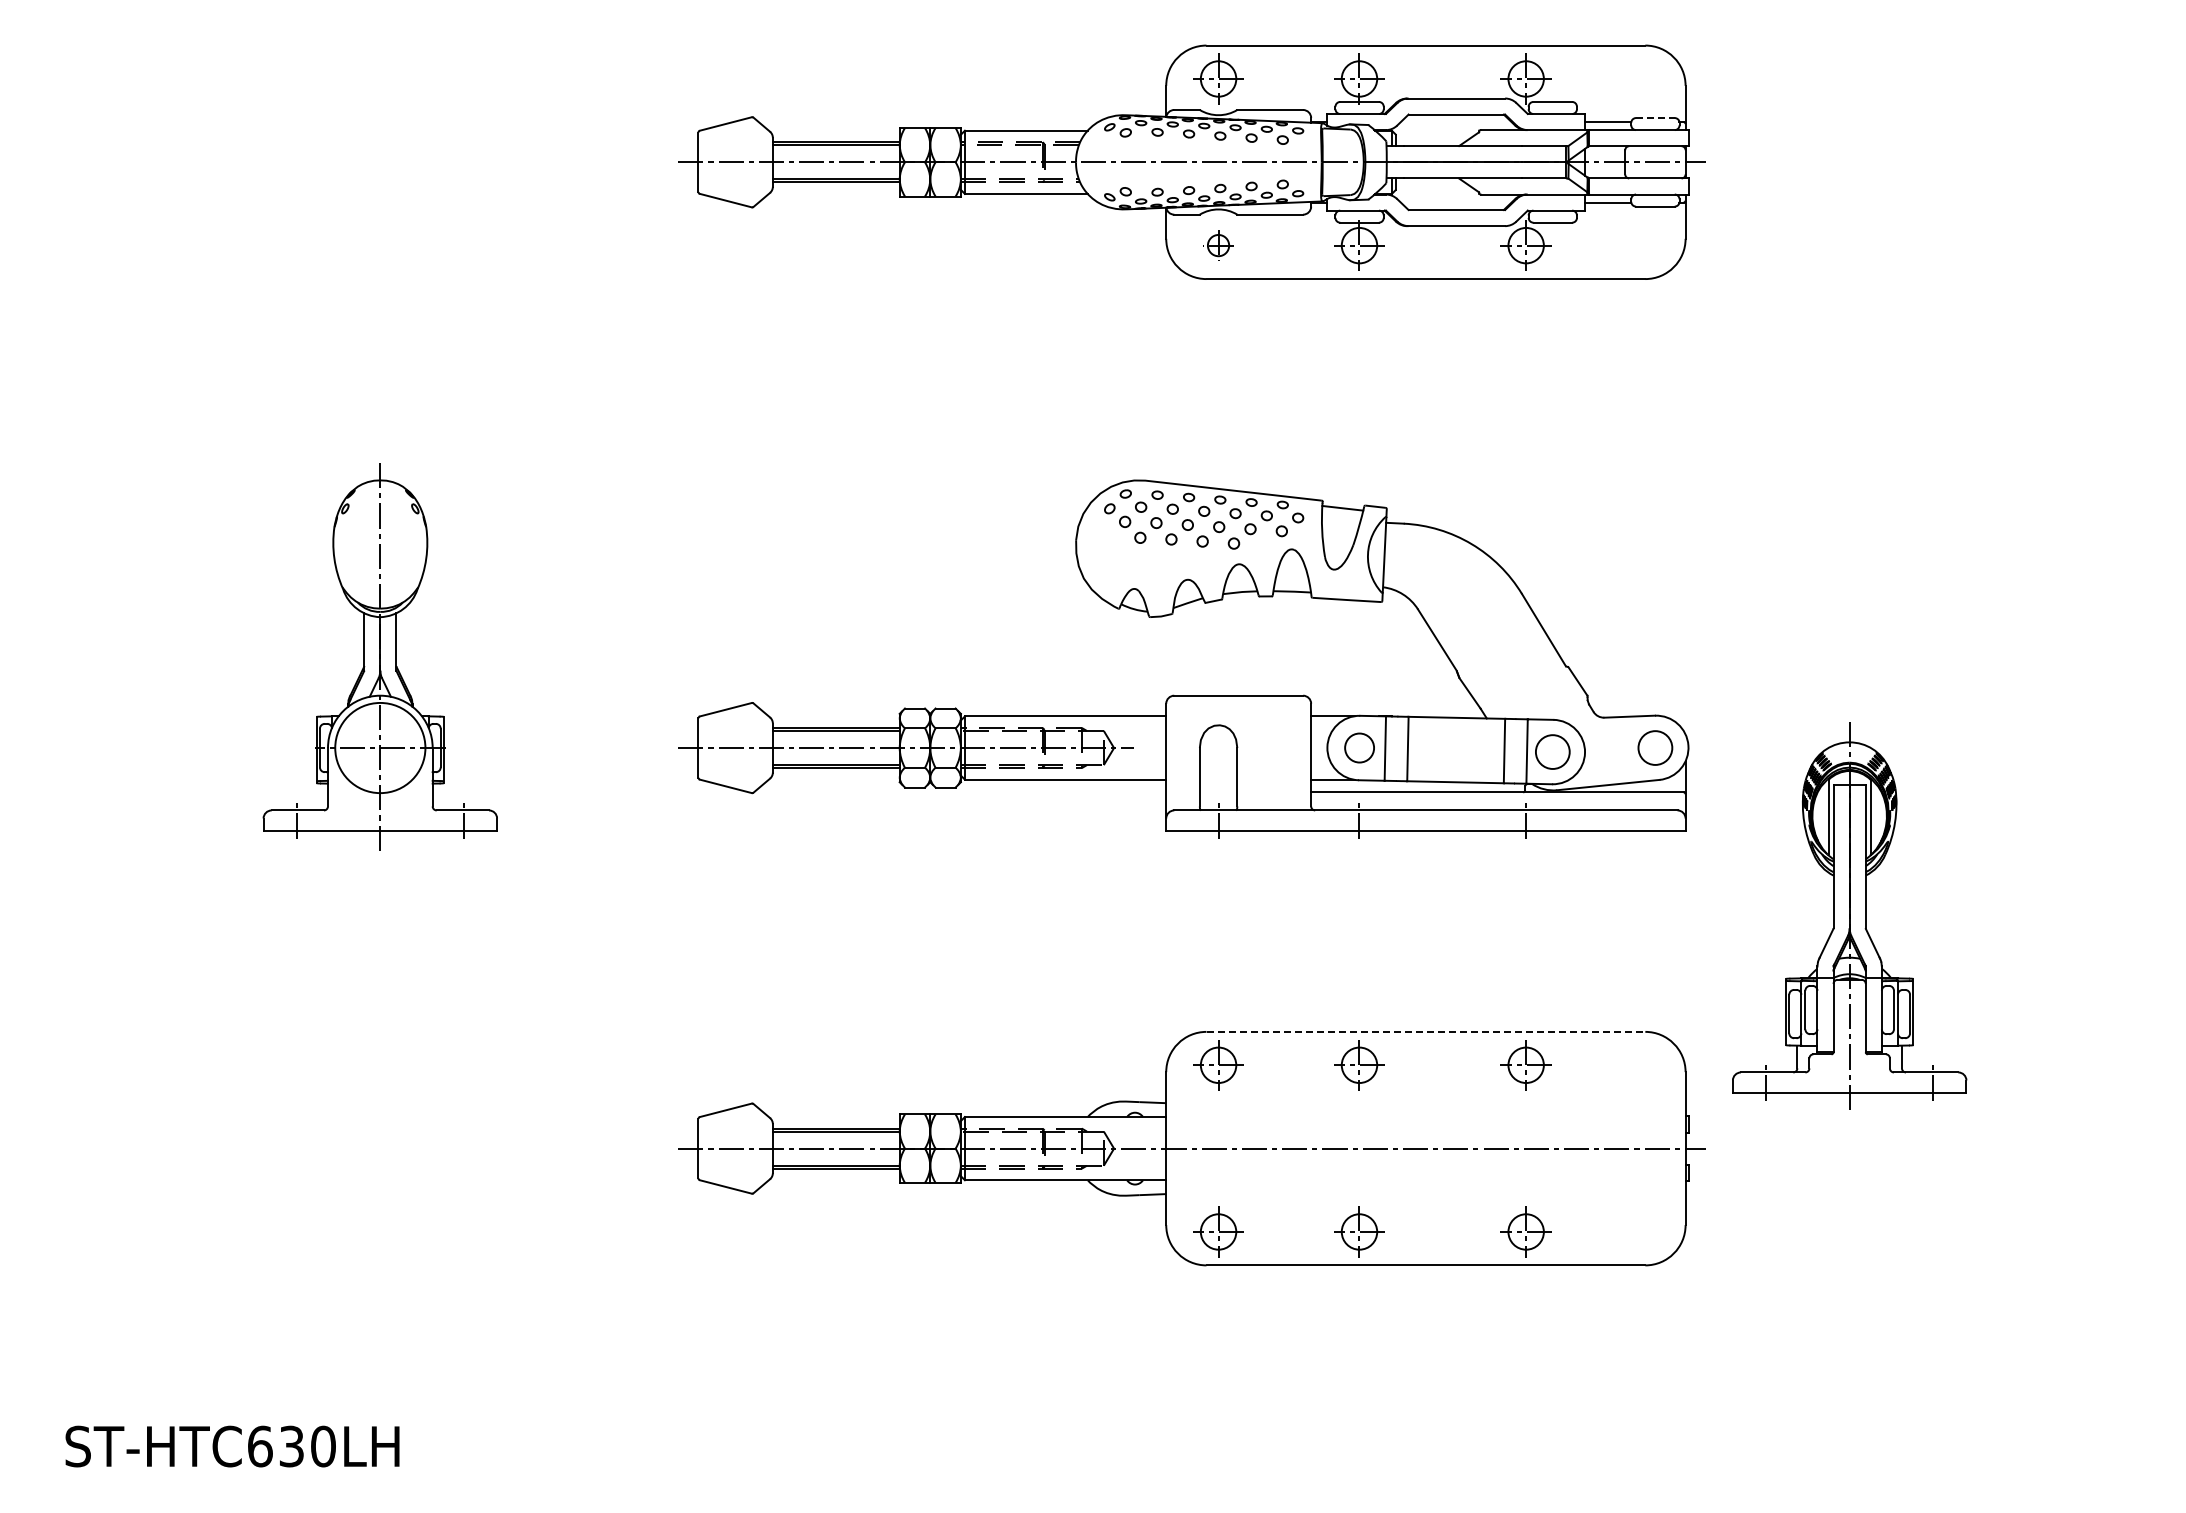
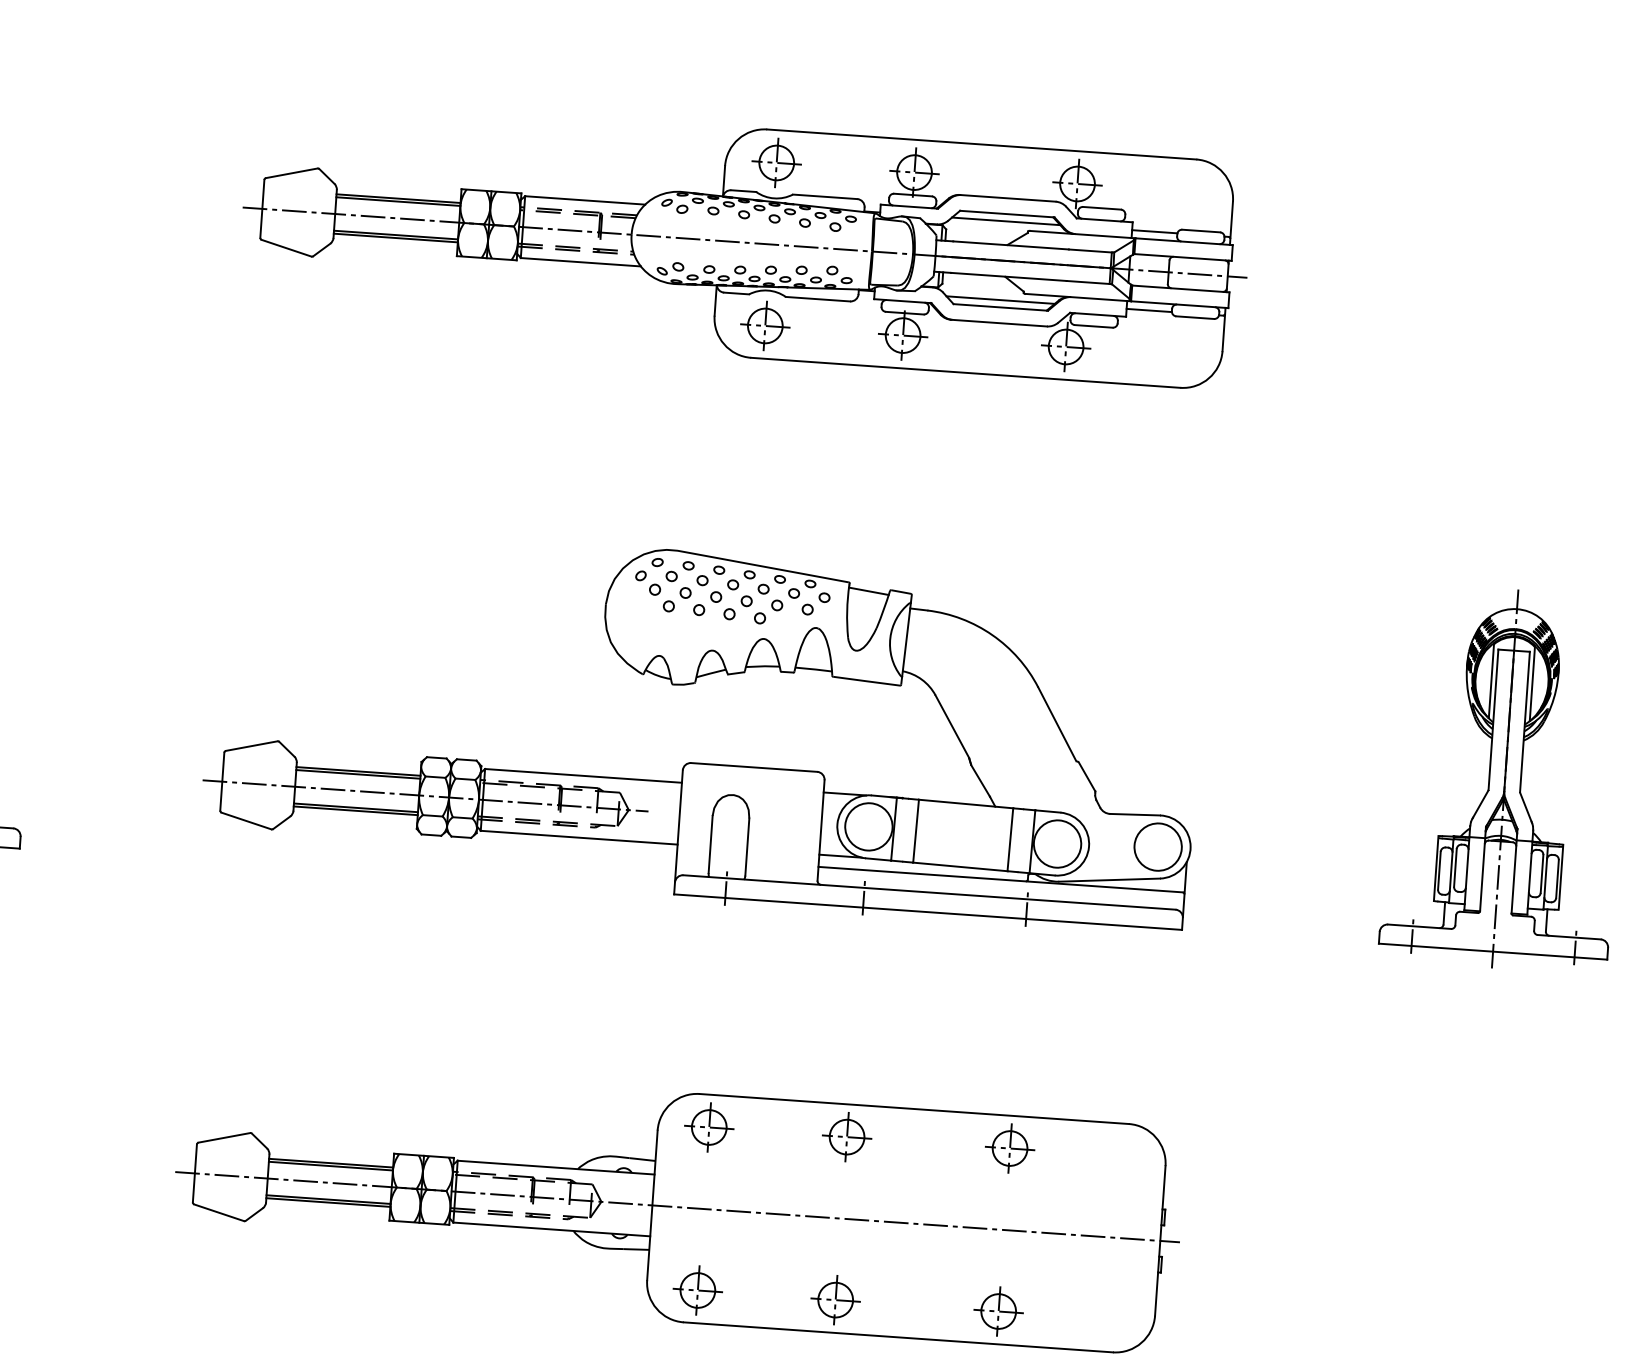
line: (1655, 118) -> (1201, 231), dashed -> solid
line: (1455, 122) -> (1005, 221), added
line: (1455, 202) -> (999, 299), added
part: (1218, 245) -> (765, 325), size x1.67
circle: (1359, 747) -> (868, 826), size x1.67
circle: (1655, 747) -> (1158, 846), size x1.43
circle: (1552, 751) -> (1057, 843), size x1.43
part: (1849, 915) -> (1505, 778), moved
line: (1426, 1031) -> (914, 1108), dashed -> solid

